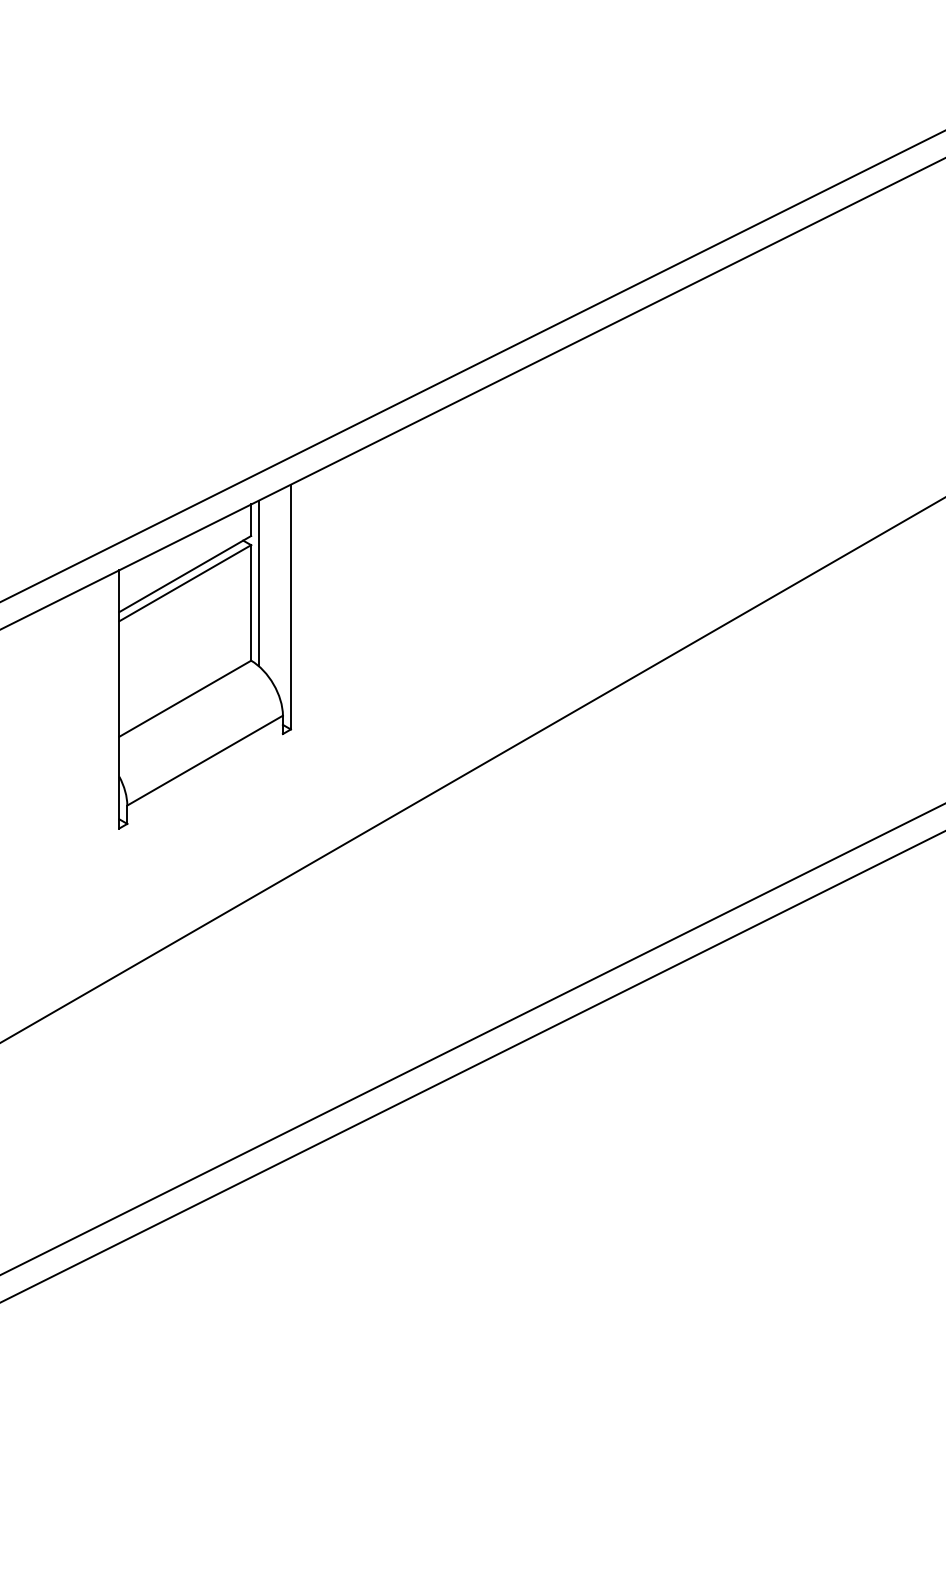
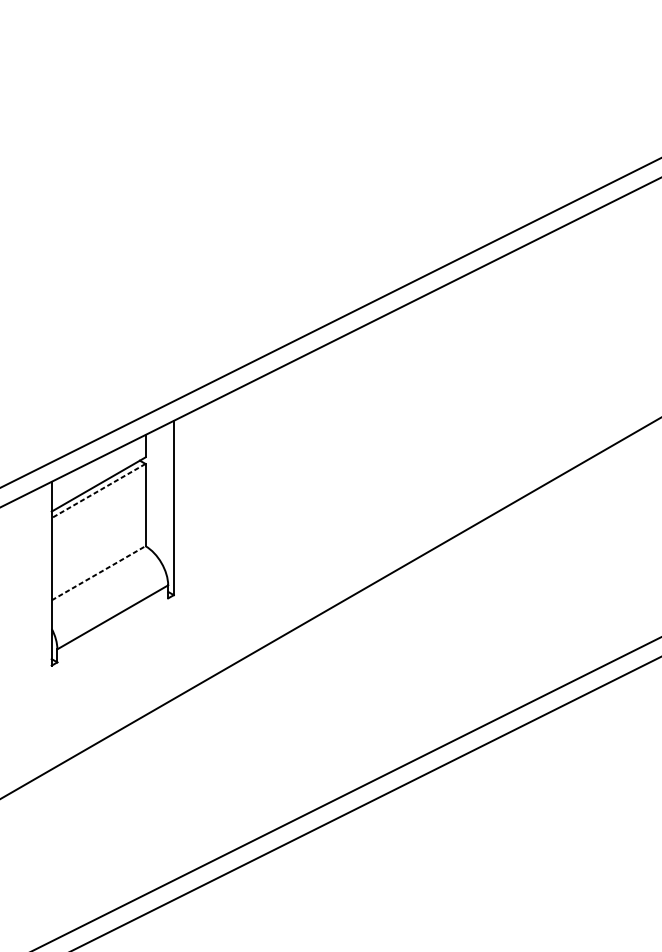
line: (184, 583) -> (98, 491), solid -> dashed
line: (259, 583) -> (151, 491), removed
line: (185, 698) -> (98, 573), solid -> dashed

